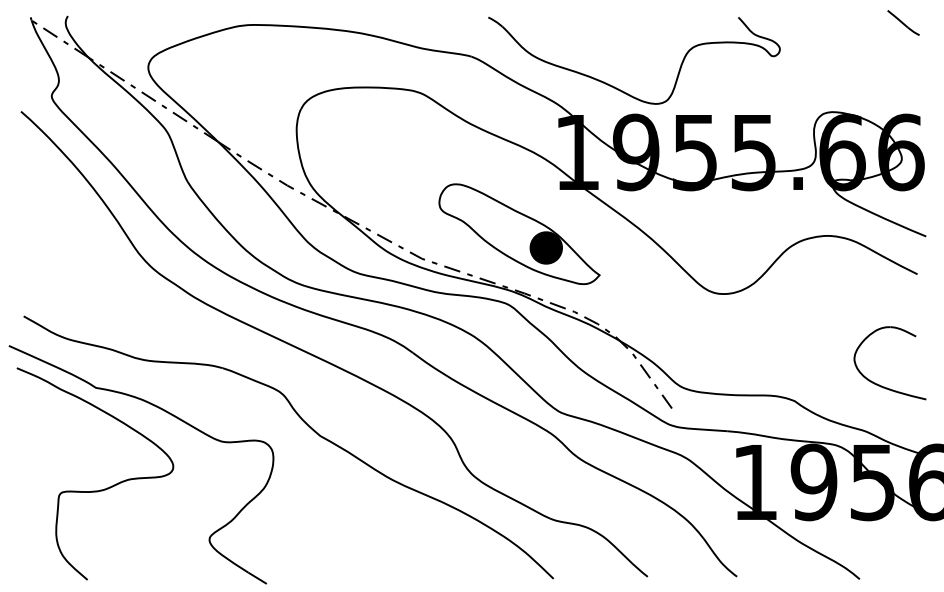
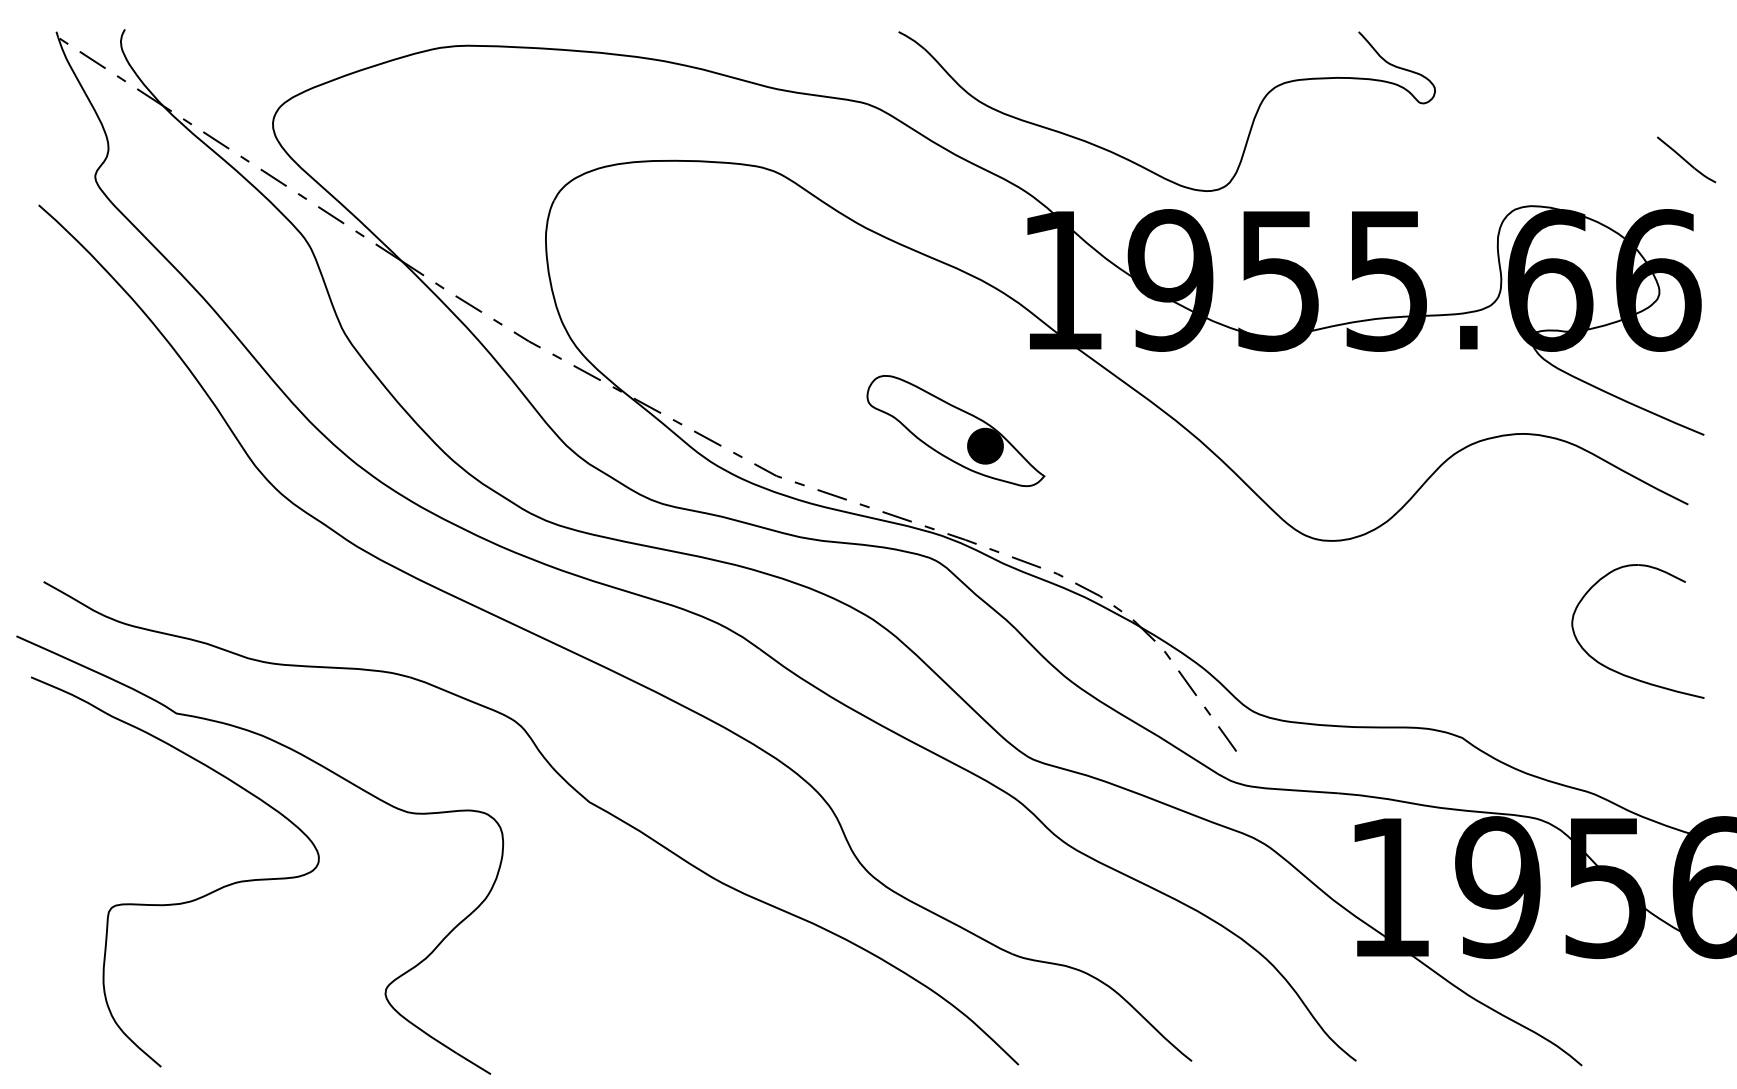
line: (903, 22) -> (1686, 159), moved
part: (519, 234) -> (955, 431), size x0.6
part: (879, 384) -> (1618, 670), moved

